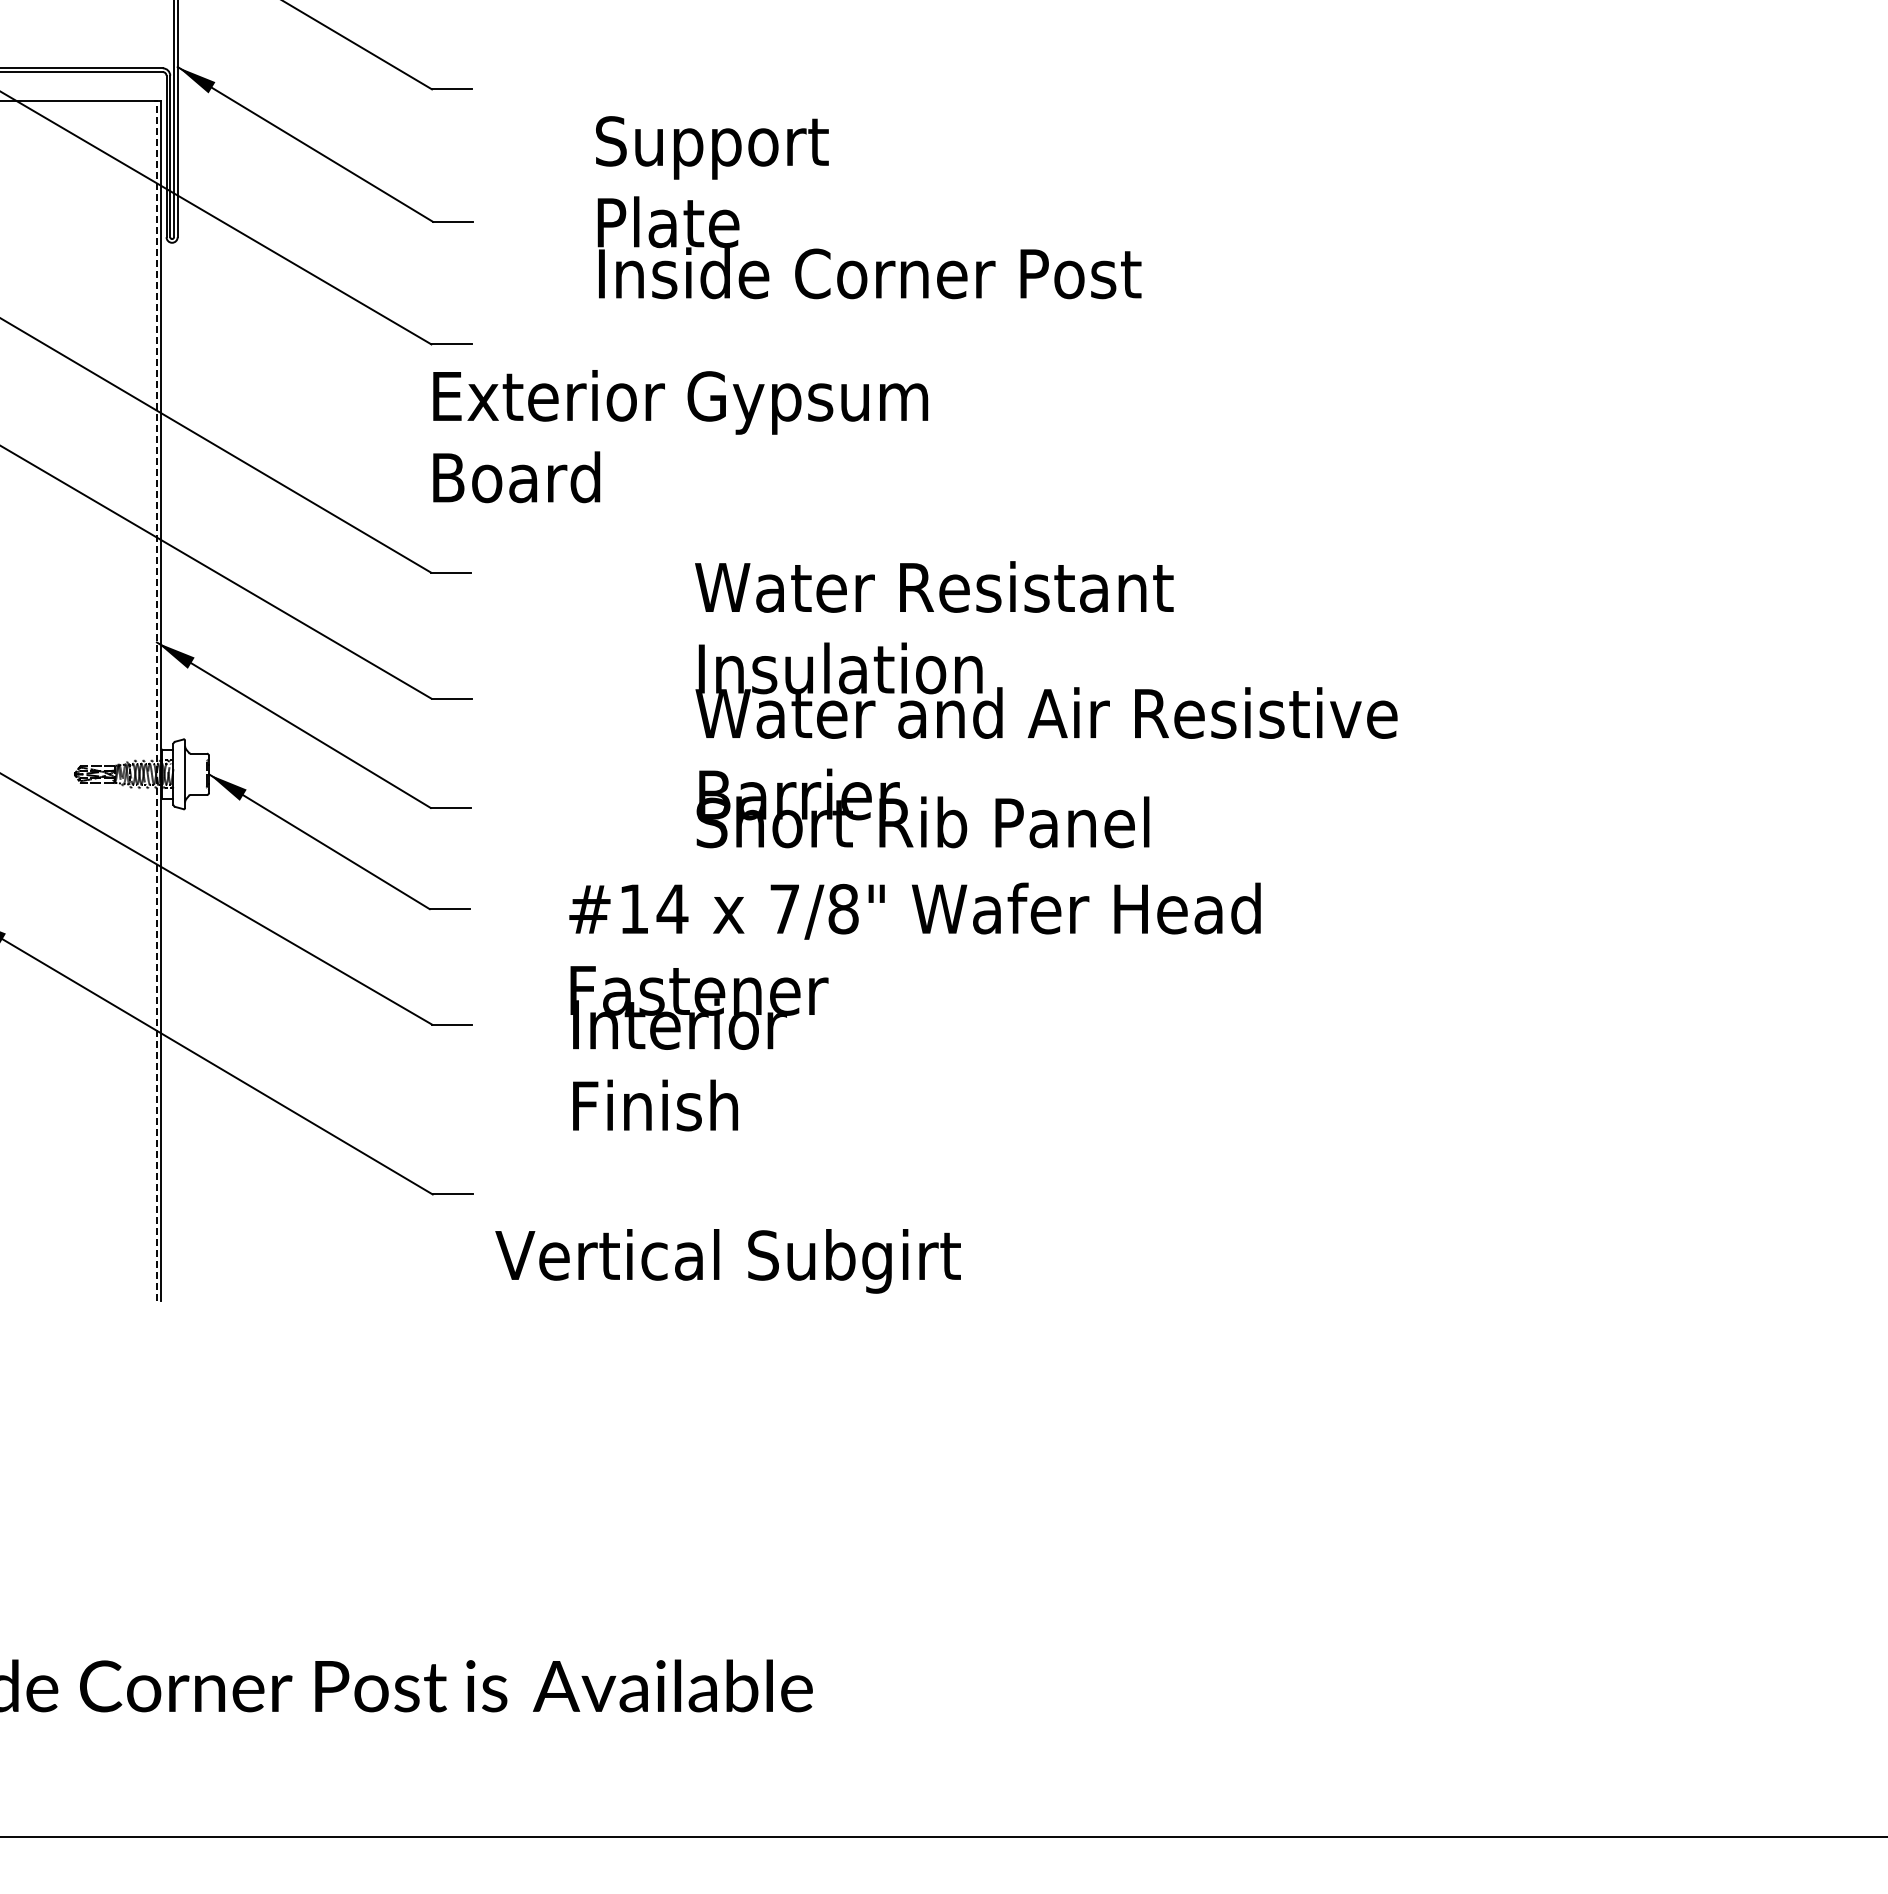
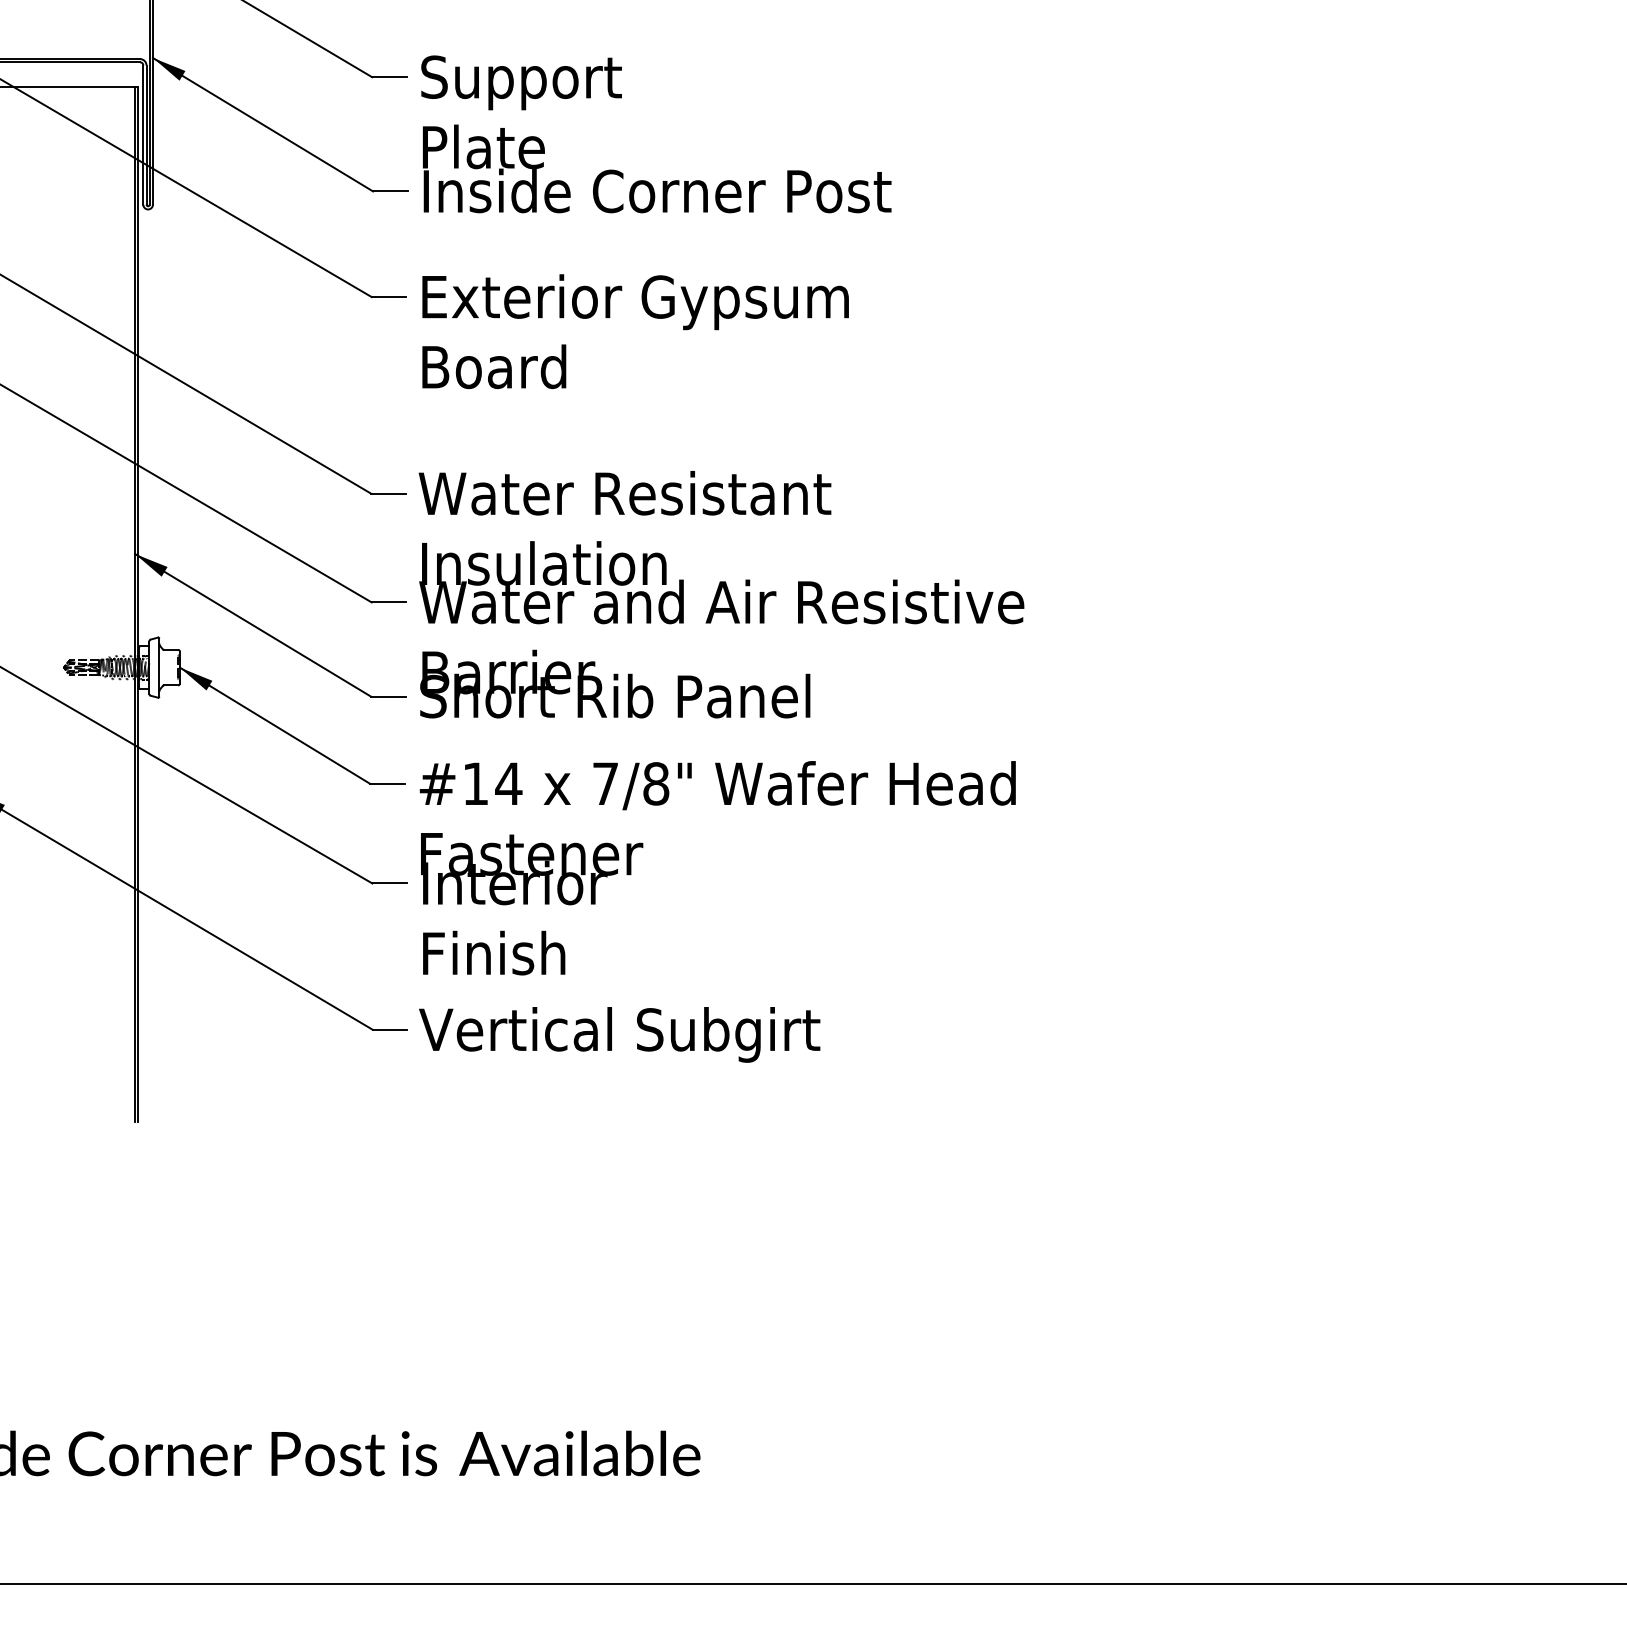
text: (868, 207) -> (656, 134), moved
text: (680, 436) -> (635, 331), moved
line: (156, 700) -> (134, 604), dashed -> solid
text: (1046, 704) -> (721, 594), moved
text: (914, 1006) -> (717, 867), moved
text: (727, 1261) -> (619, 1035), moved

